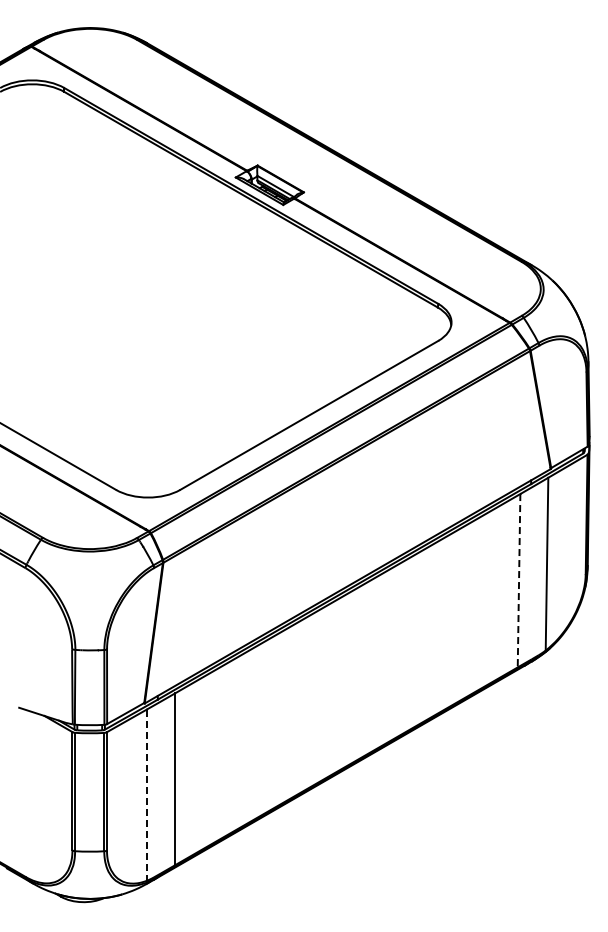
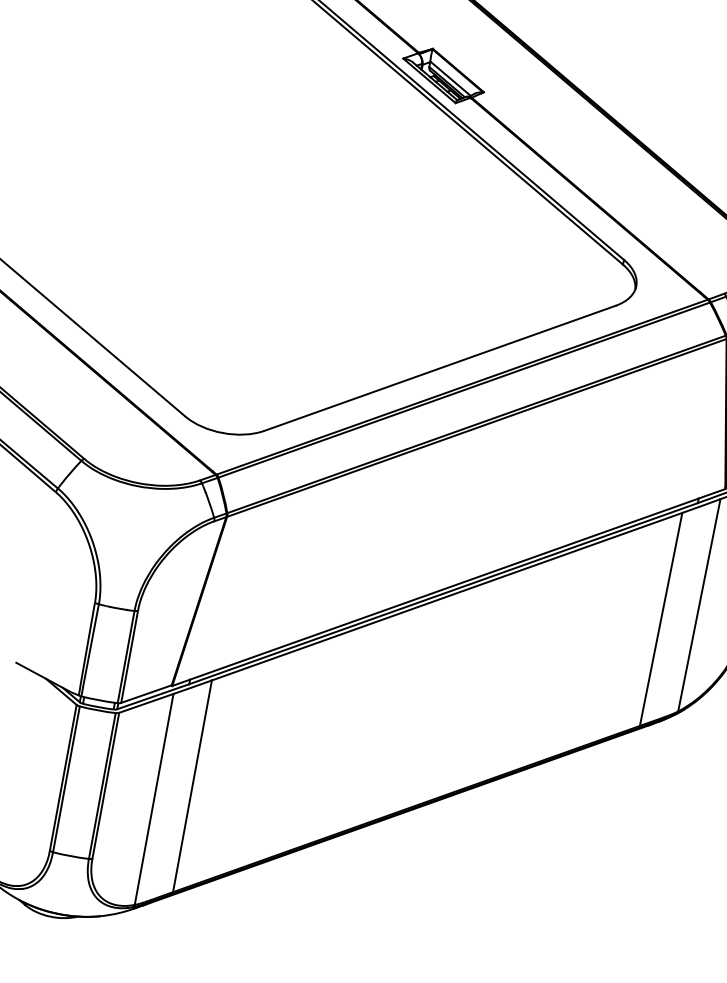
line: (519, 580) -> (661, 619), dashed -> solid
line: (146, 795) -> (153, 799), dashed -> solid

